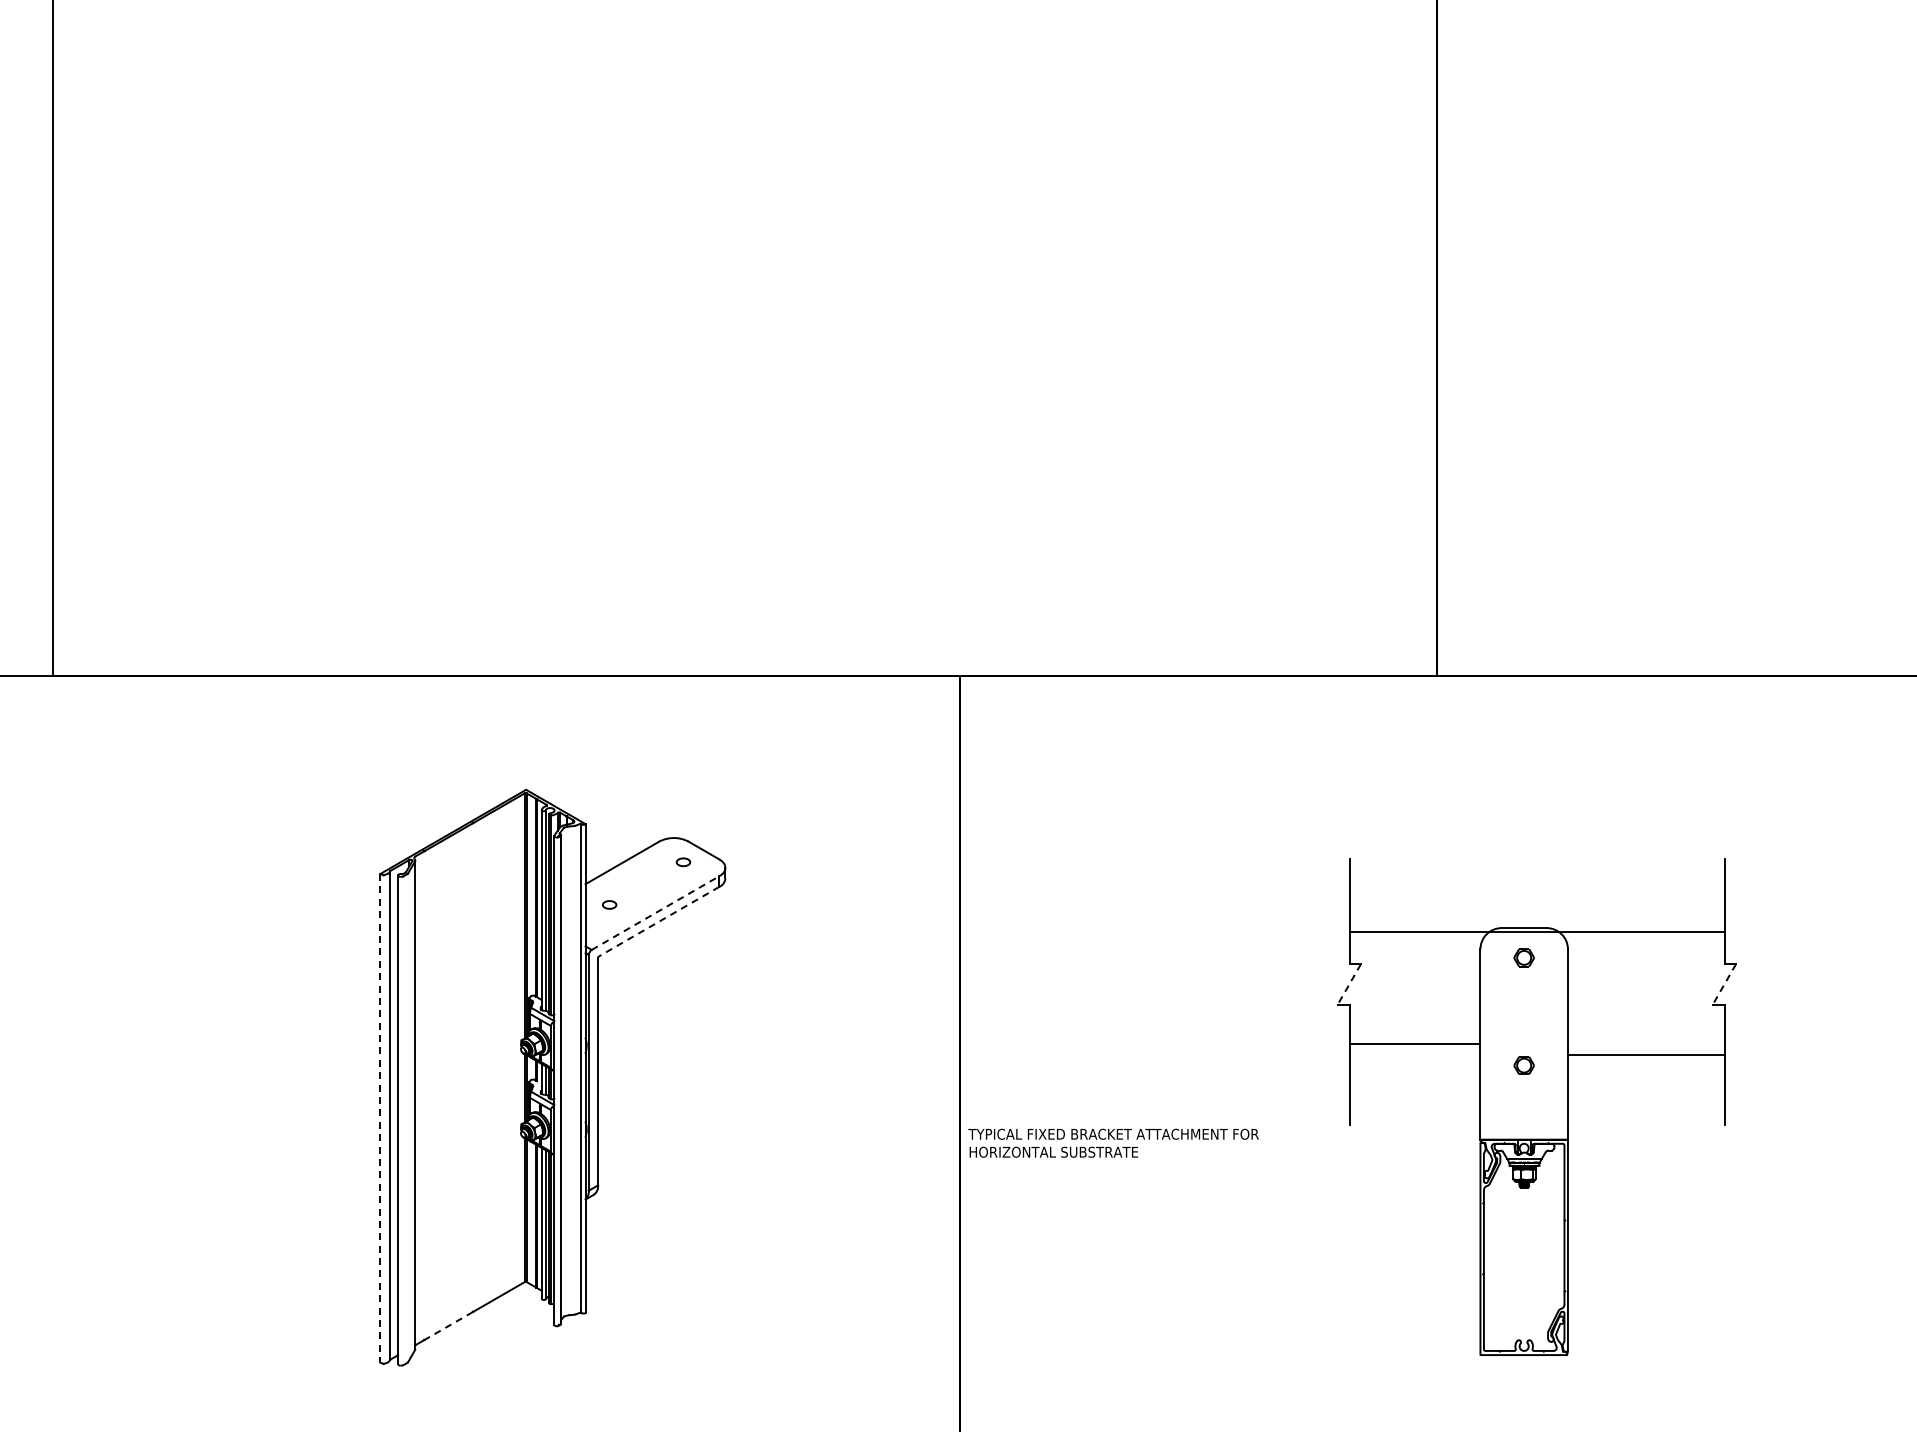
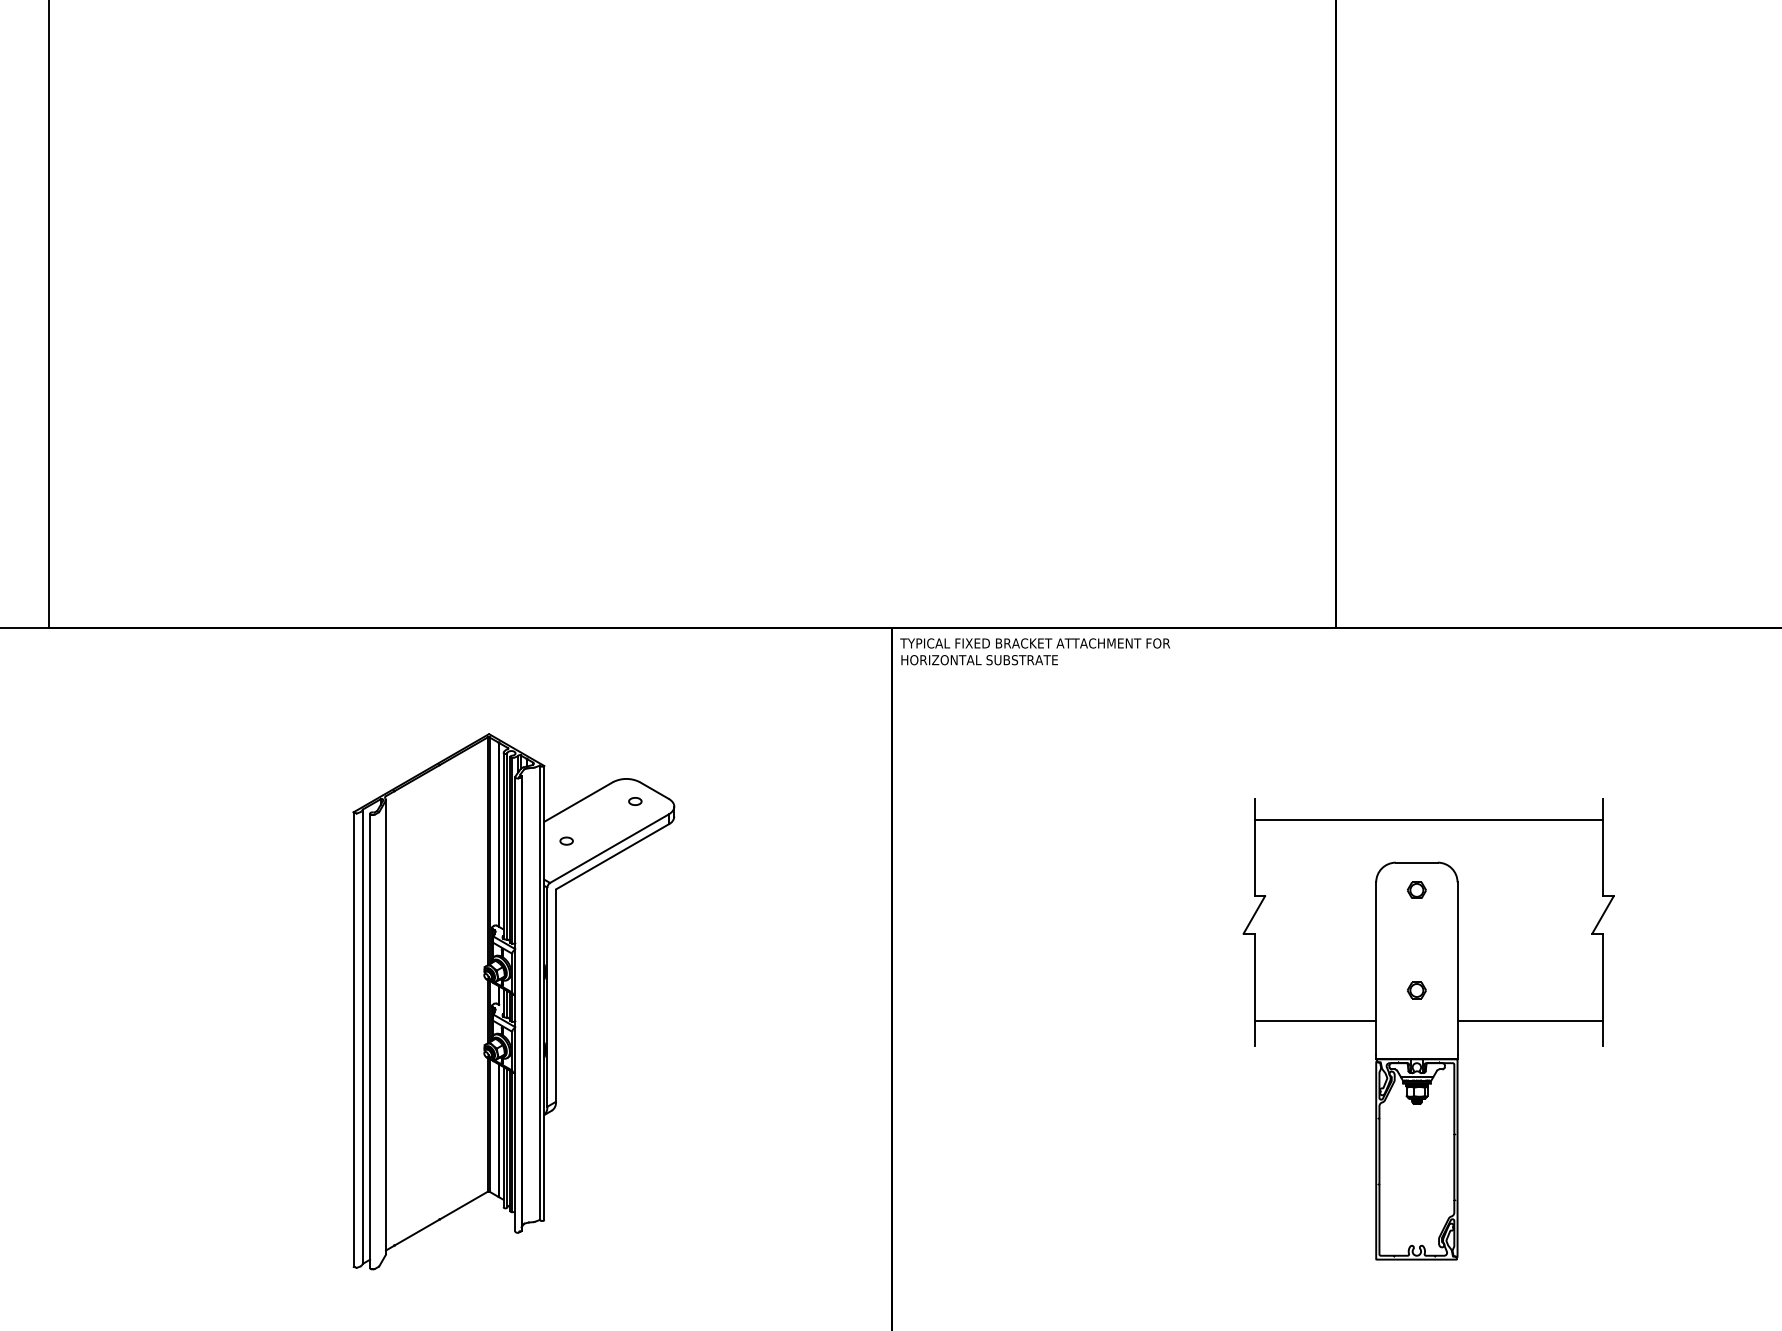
line: (655, 913) -> (609, 849), dashed -> solid
line: (659, 921) -> (613, 856), dashed -> solid
line: (1536, 931) -> (1428, 820), moved
line: (1349, 984) -> (1254, 915), dashed -> solid
line: (1724, 984) -> (1603, 915), dashed -> solid
line: (1414, 1043) -> (1314, 1020), moved
line: (1645, 1054) -> (1529, 1020), moved
line: (380, 1118) -> (353, 1039), dashed -> solid
text: (1113, 1142) -> (1035, 651), moved
line: (448, 1325) -> (416, 1232), dashed -> solid

